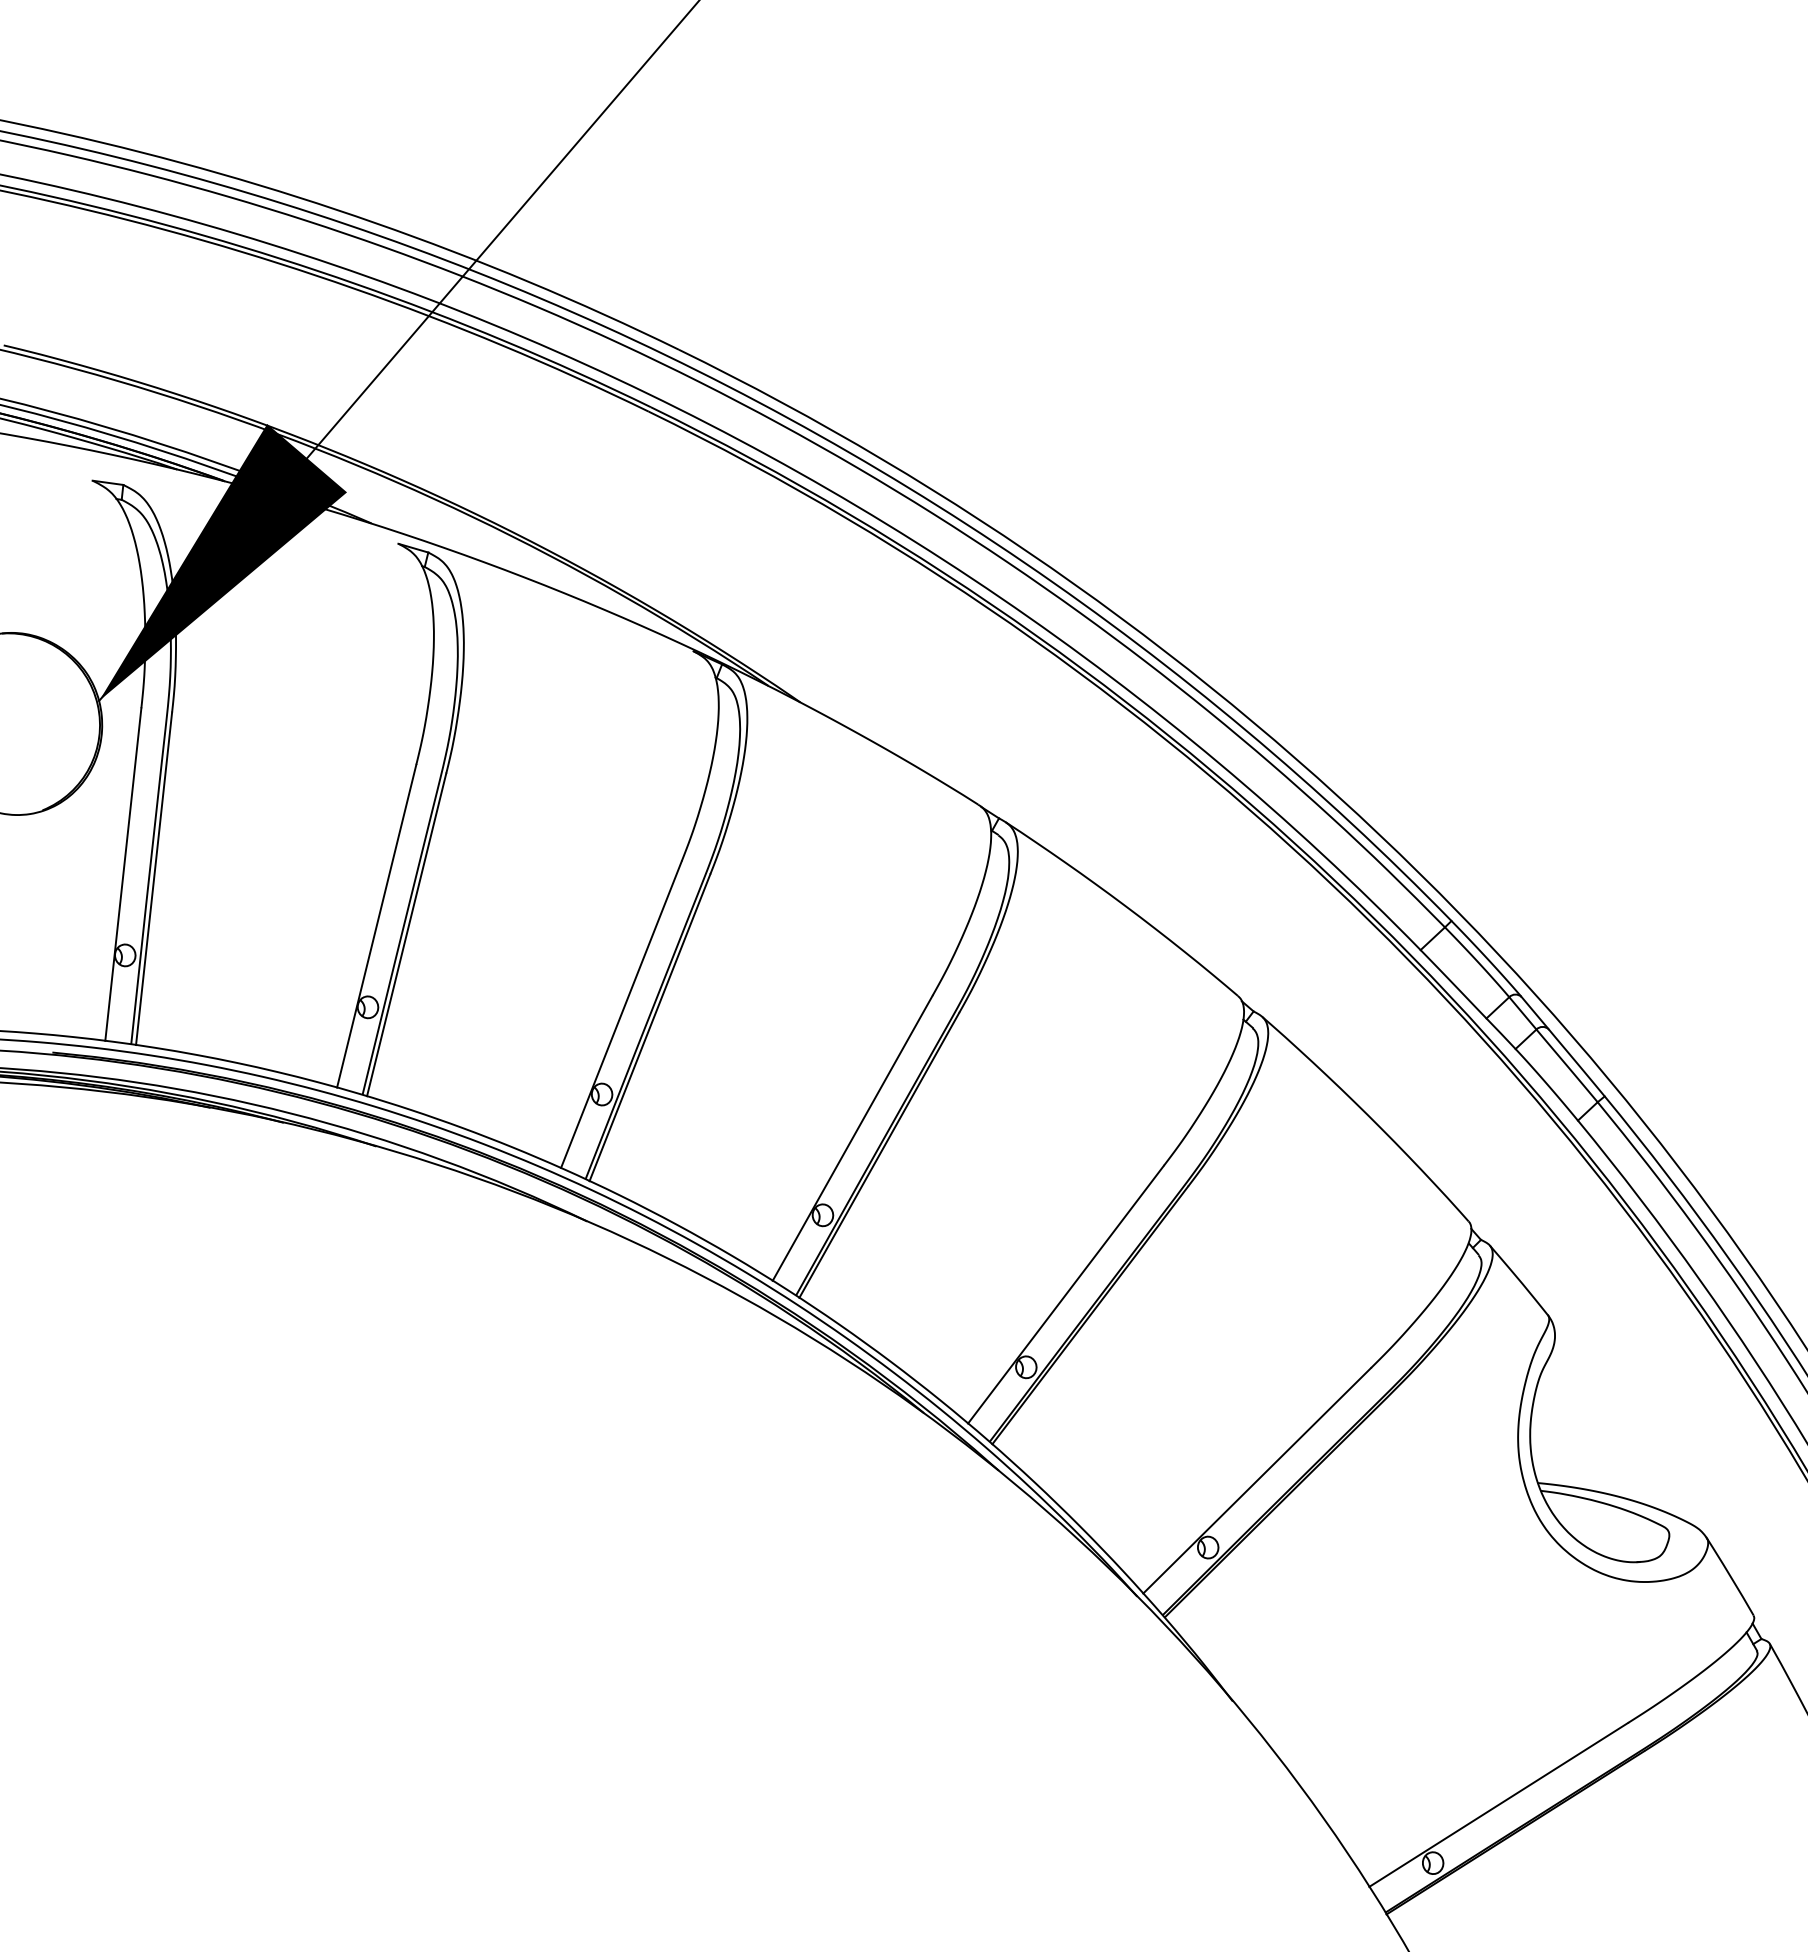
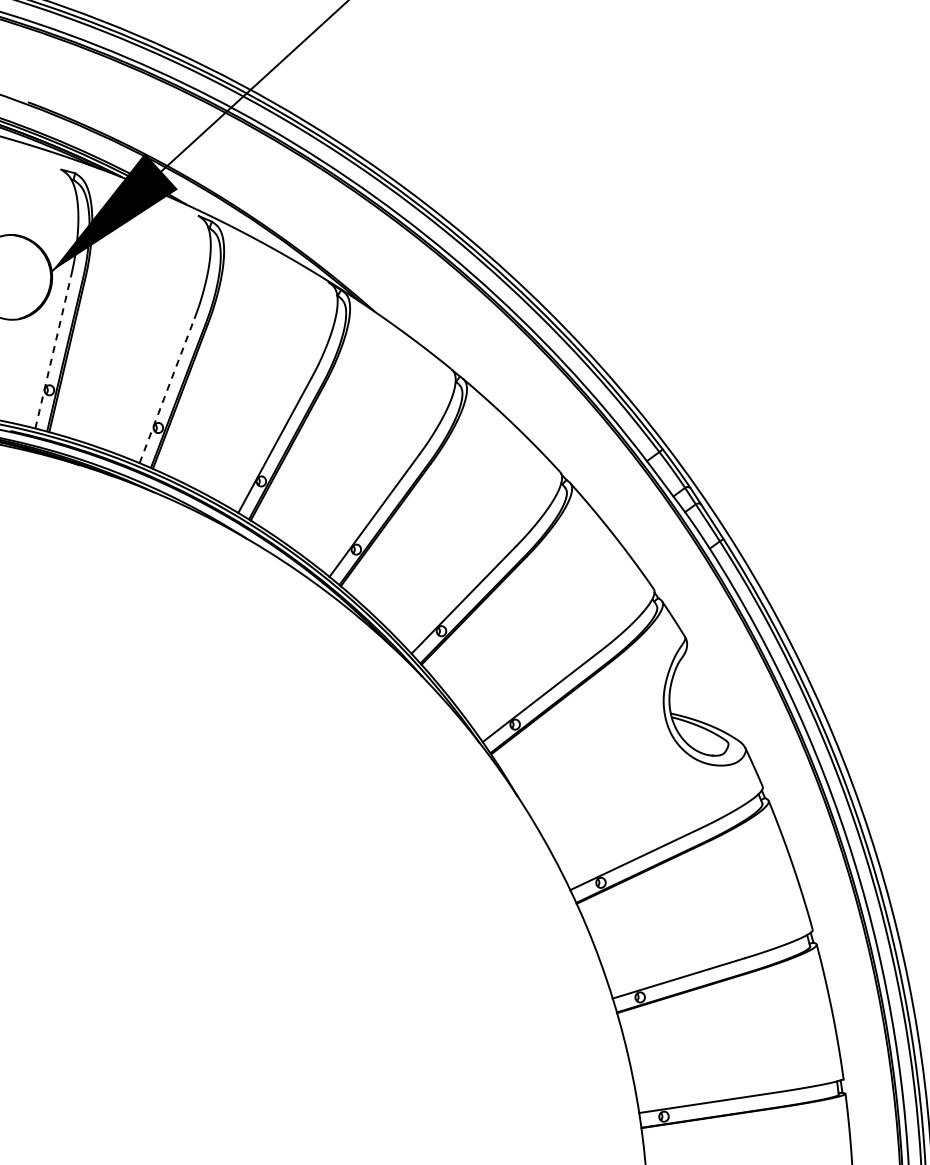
line: (124, 873) -> (53, 352), solid -> dashed
line: (377, 924) -> (167, 390), solid -> dashed

